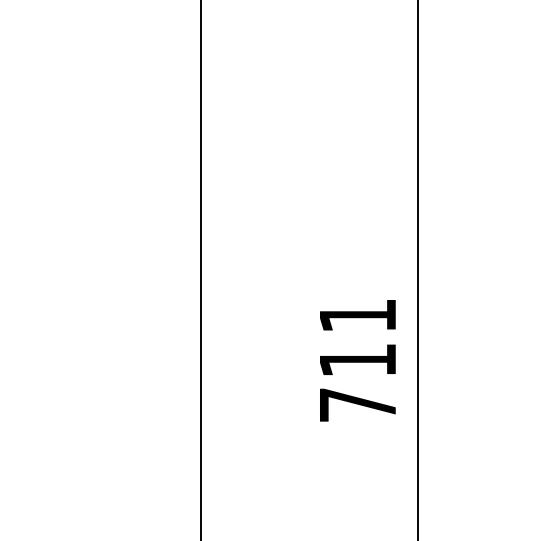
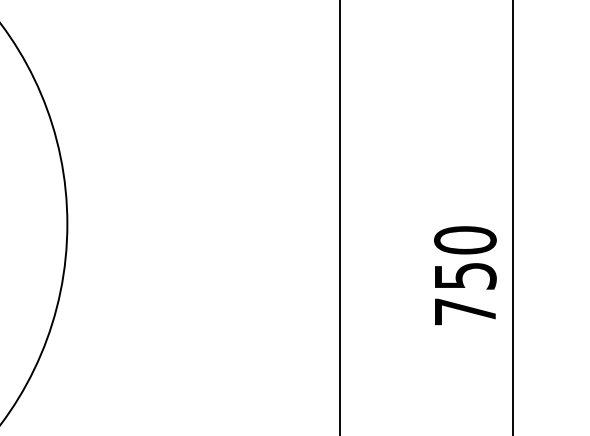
text: (358, 337) -> (465, 257), 711 -> 750

